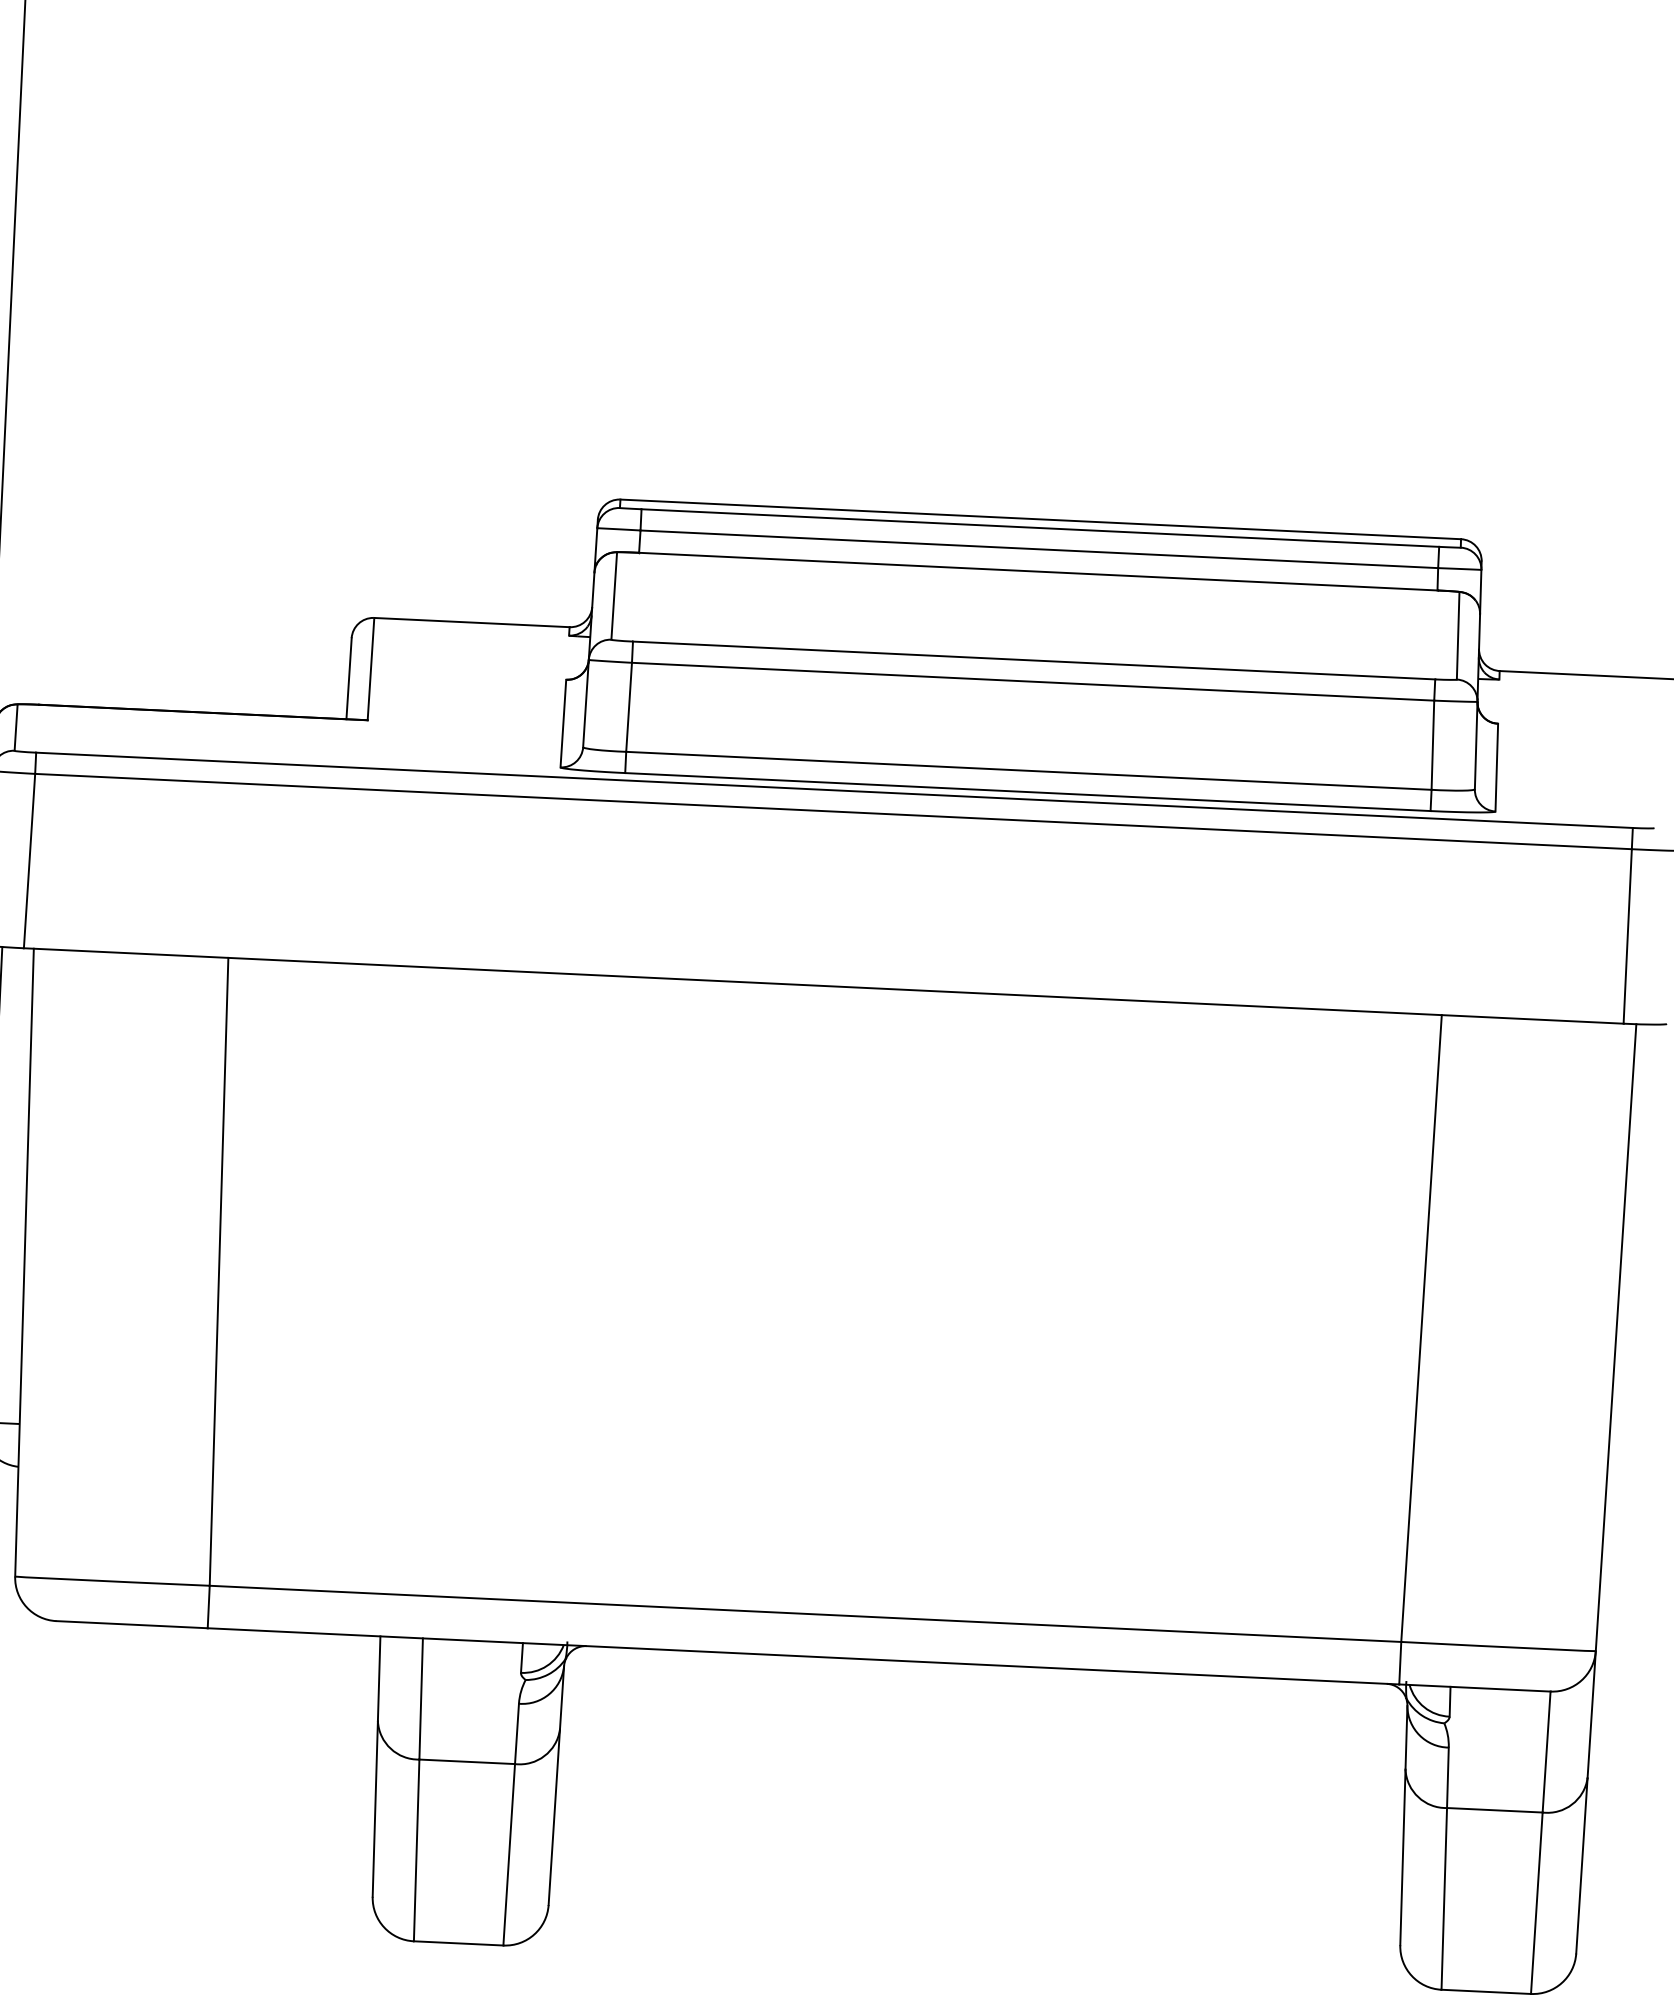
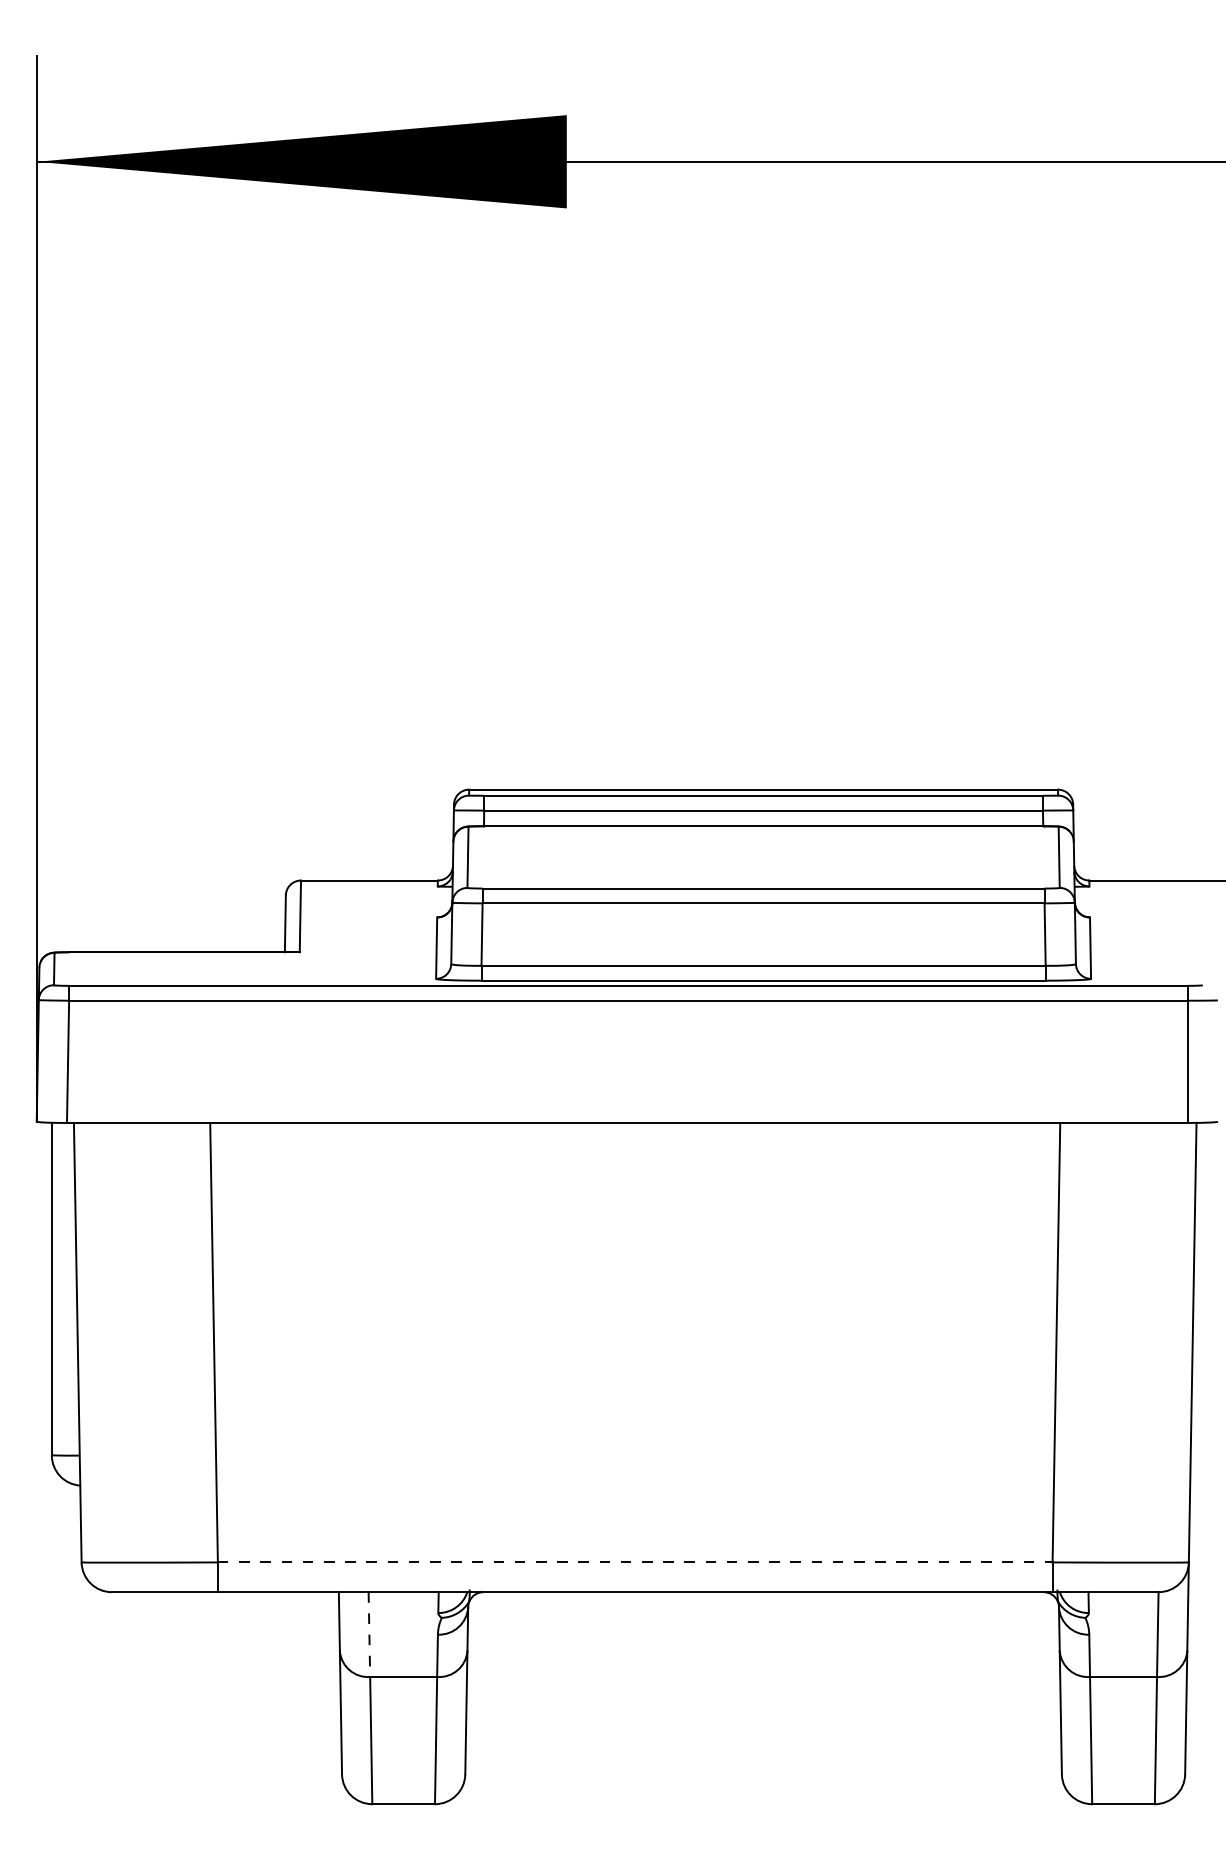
line: (805, 1613) -> (635, 1562), solid -> dashed
line: (421, 1700) -> (369, 1635), solid -> dashed

